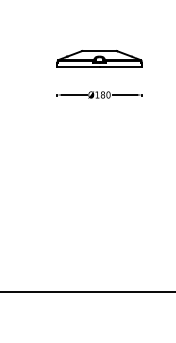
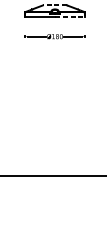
line: (99, 51) -> (54, 5), solid -> dashed
line: (121, 67) -> (70, 17), solid -> dashed

